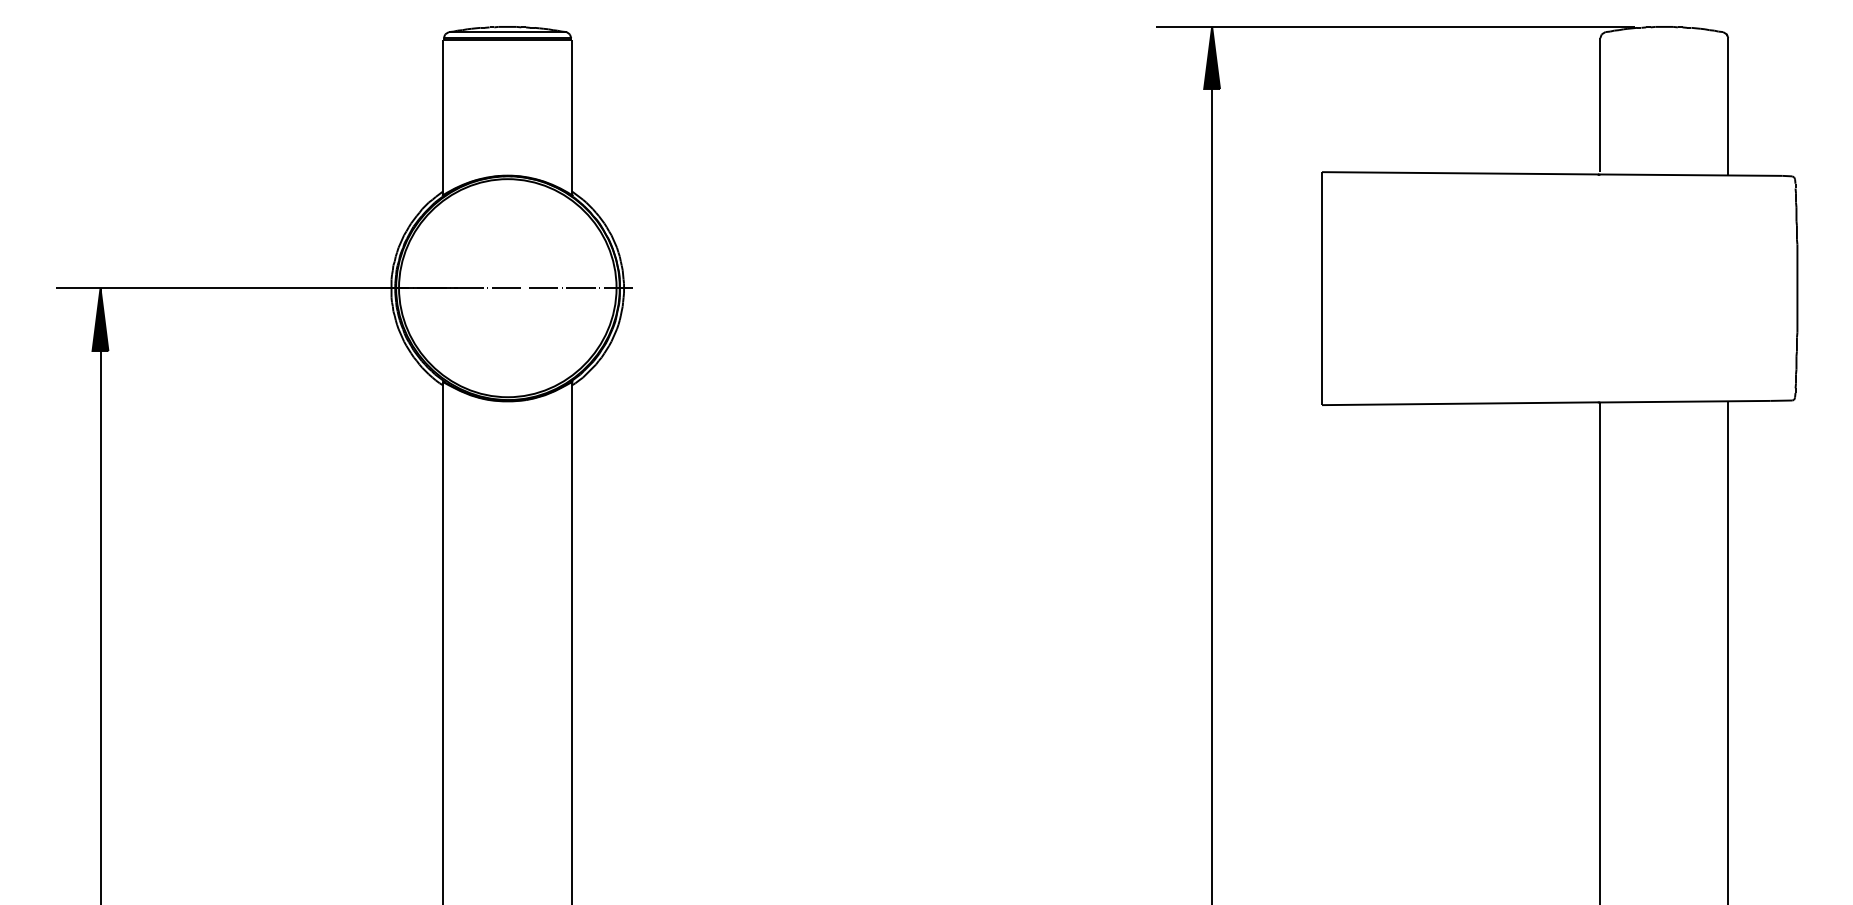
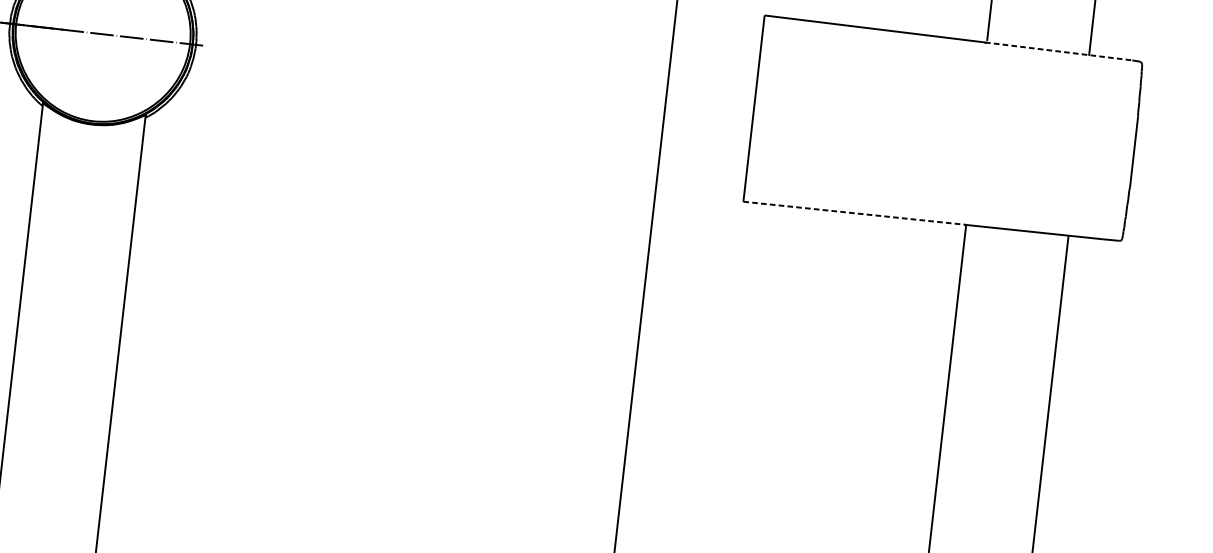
line: (1690, 175) -> (1058, 51), solid -> dashed
line: (1460, 403) -> (854, 213), solid -> dashed

